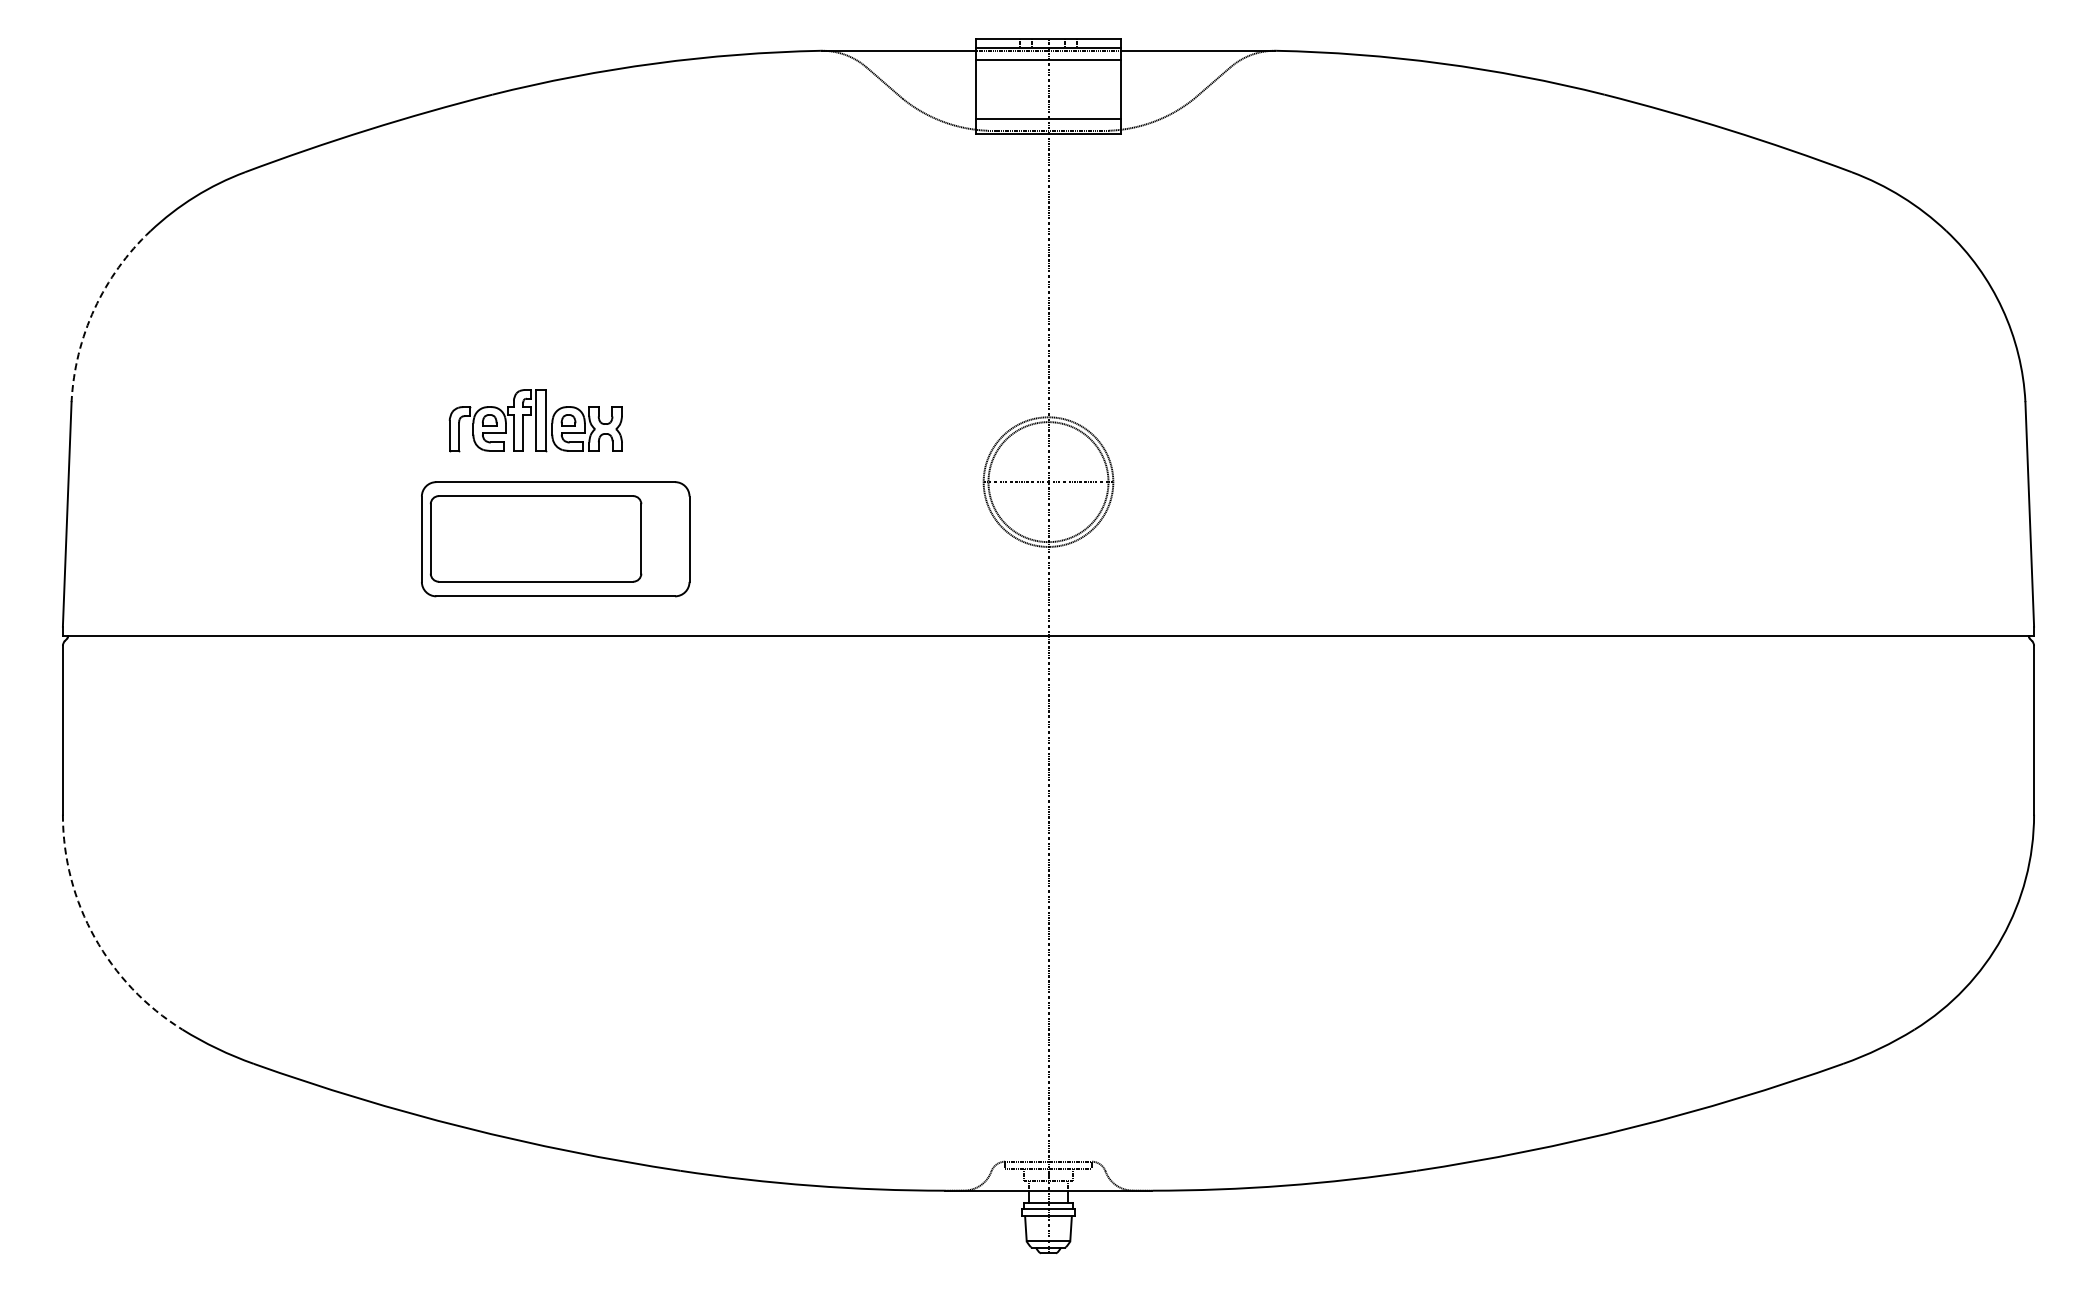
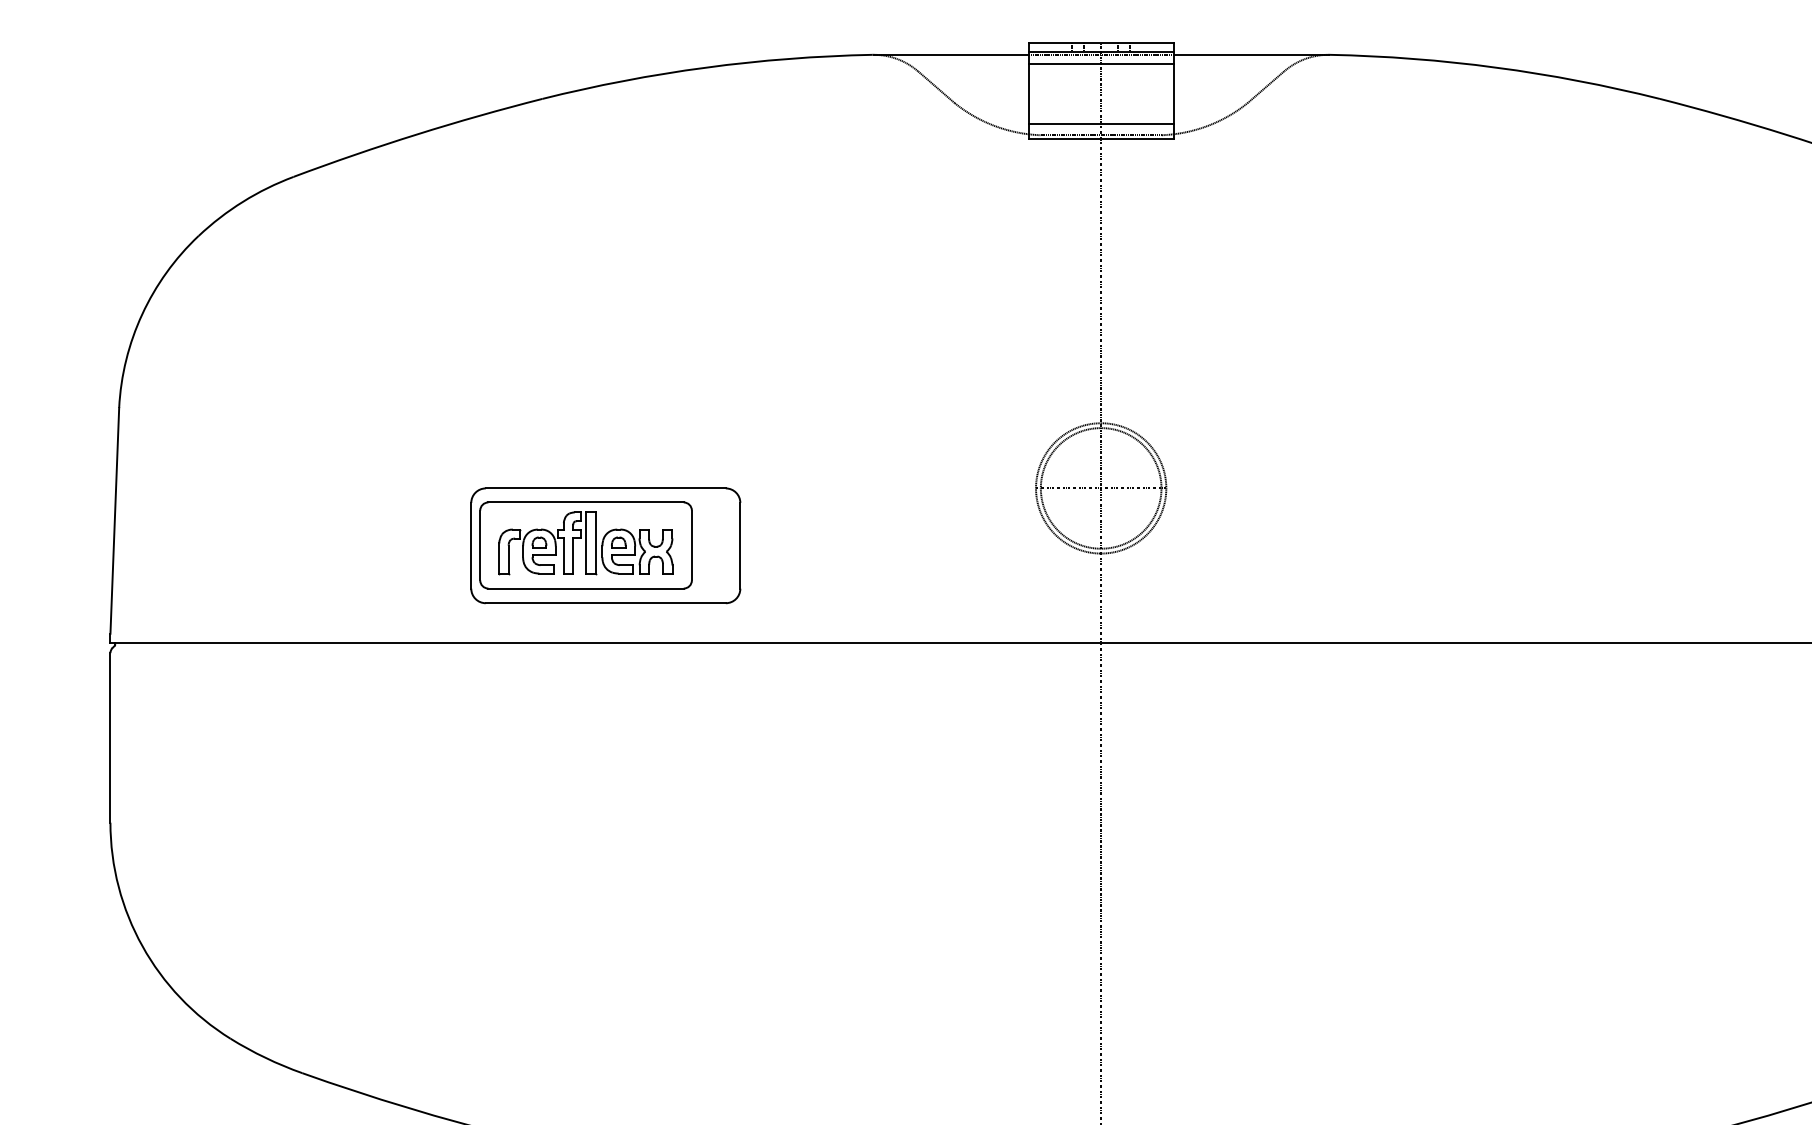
arc: (94, 308) -> (142, 313), dashed -> solid
part: (535, 420) -> (585, 543), moved
arc: (94, 937) -> (142, 946), dashed -> solid

